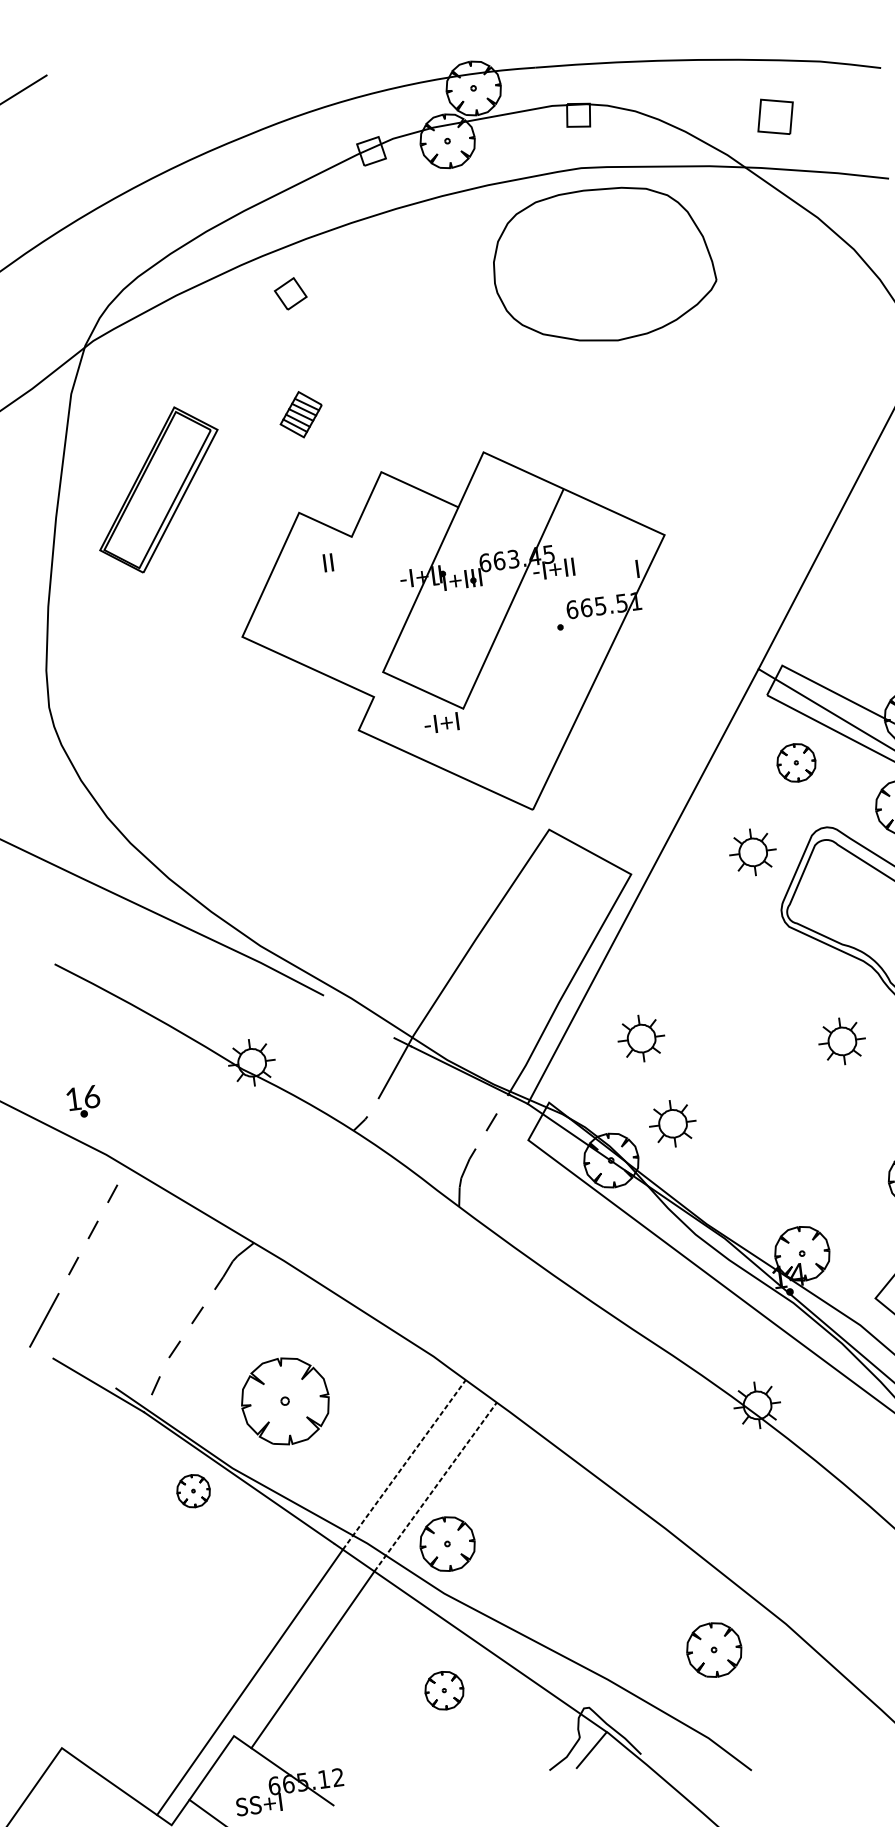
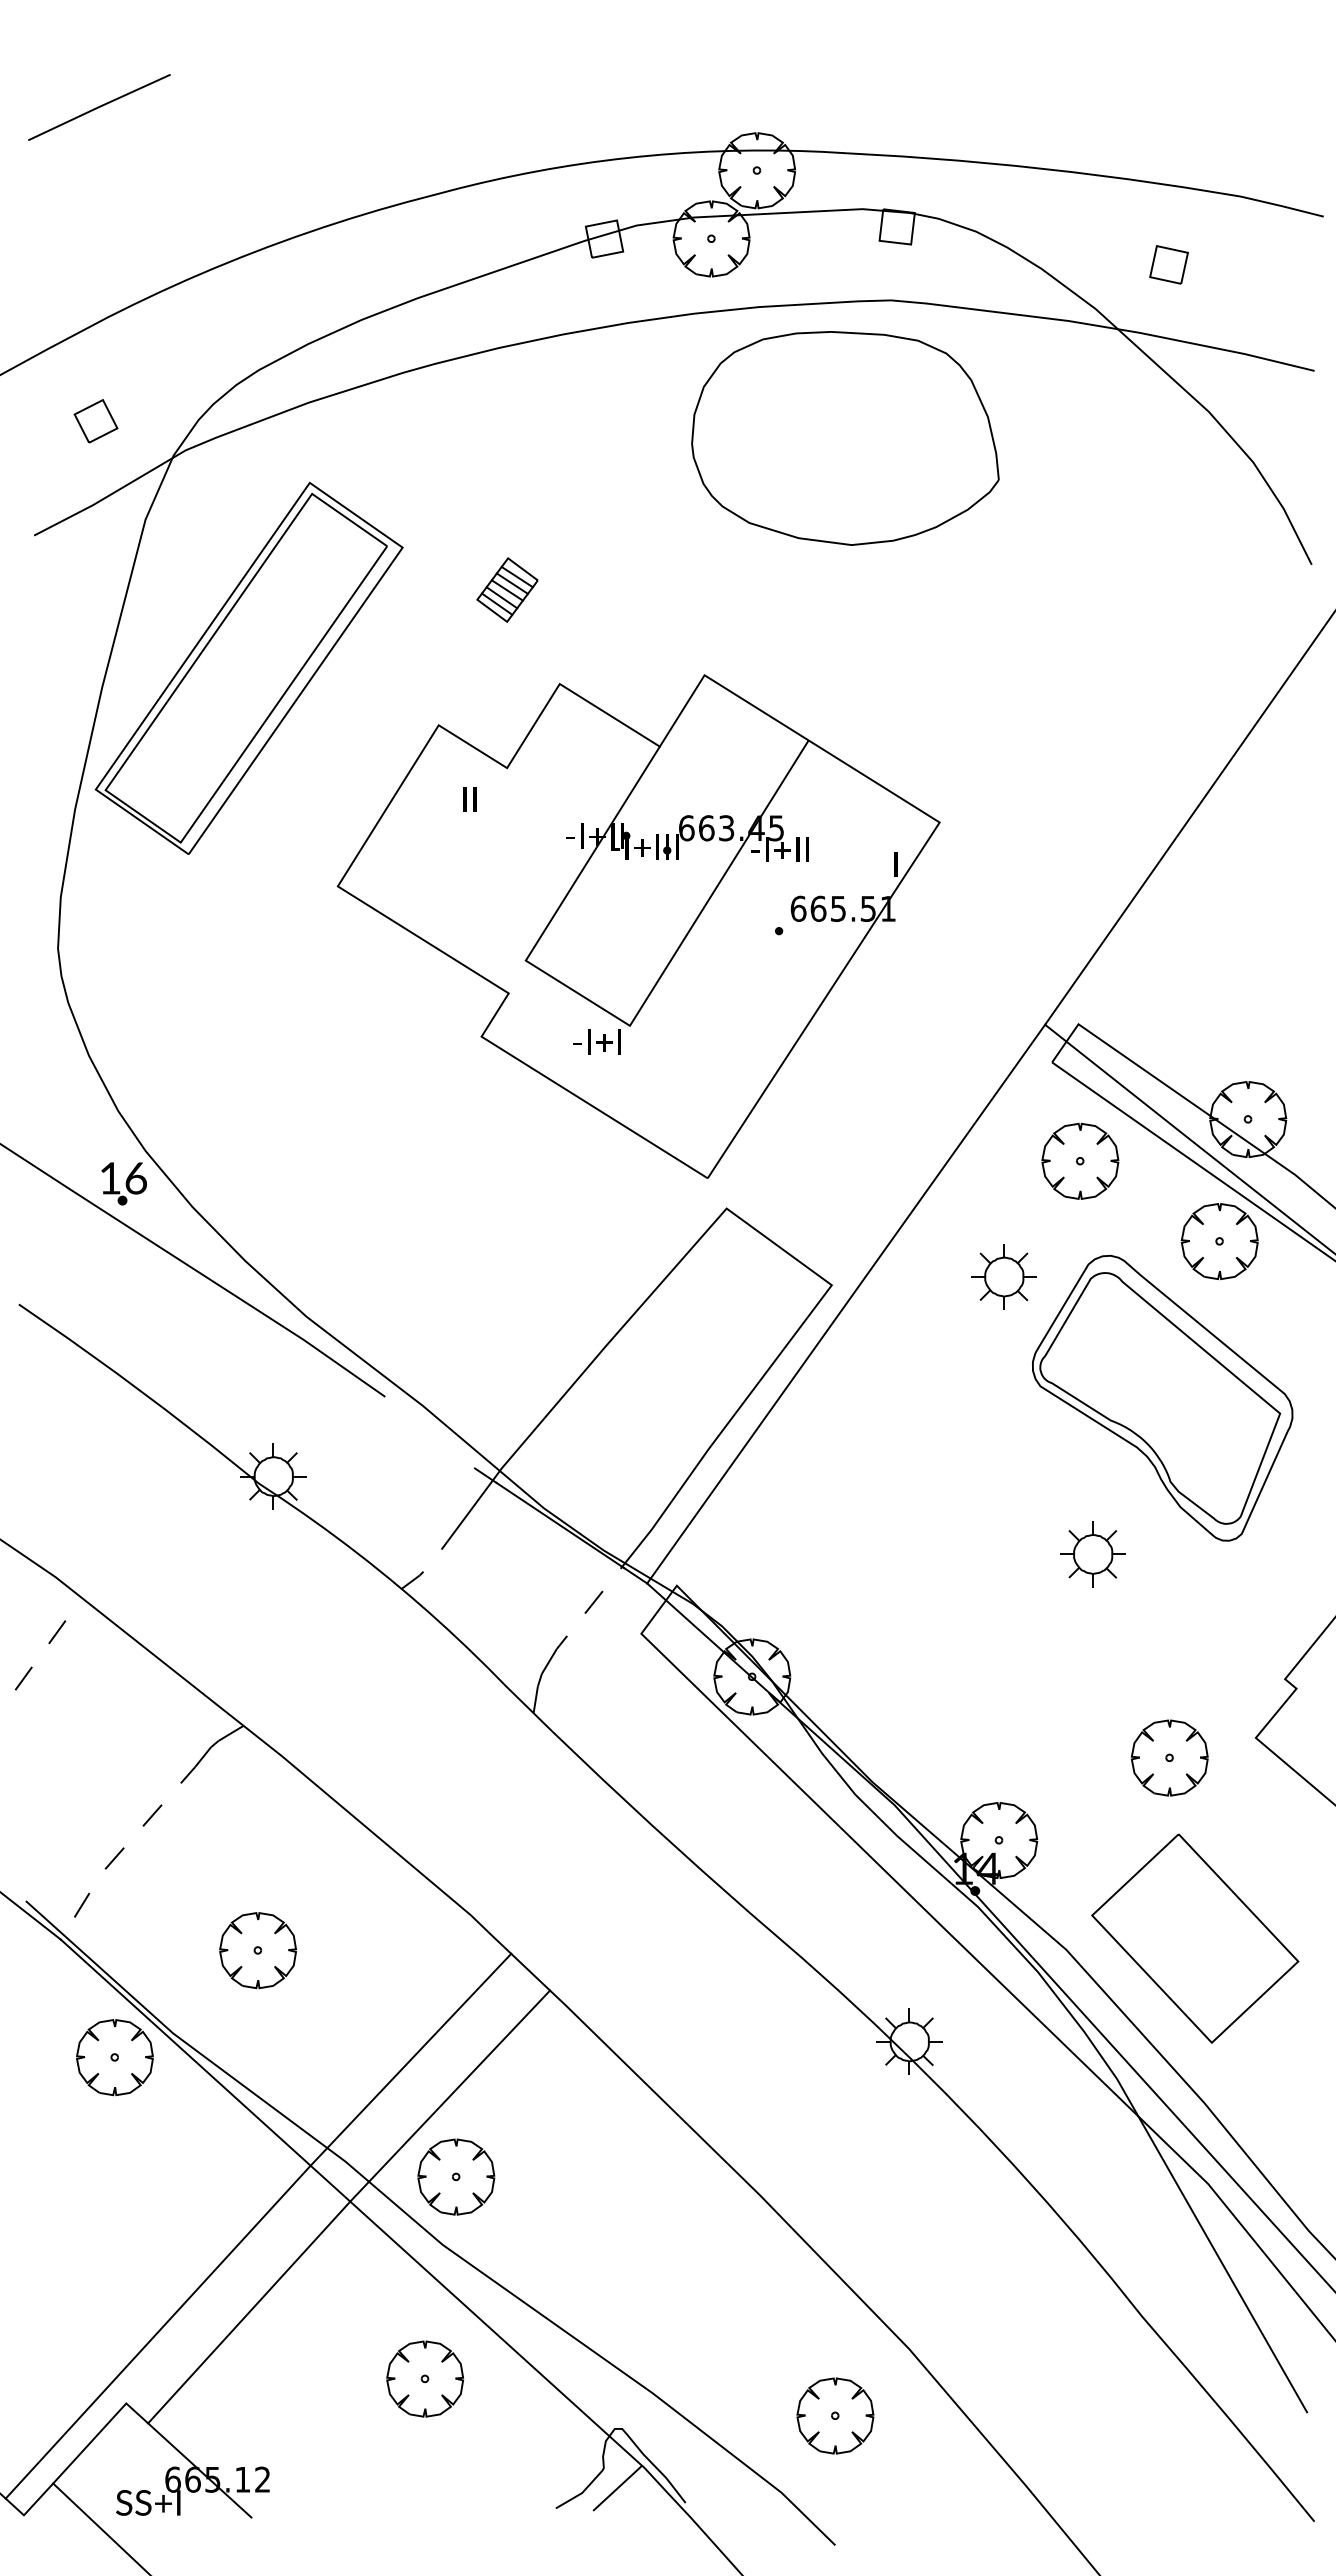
part: (775, 116) -> (1168, 264), size x0.71
part: (603, 265) -> (845, 438), moved
part: (290, 294) -> (95, 421), moved
part: (301, 414) -> (507, 589), moved
part: (158, 489) -> (248, 667), size x1.67
part: (796, 762) -> (1080, 1160), size x1.43
part: (640, 1038) -> (815, 1513), removed
part: (83, 1101) -> (123, 1183), moved
part: (672, 1123) -> (843, 1637), removed
part: (284, 1401) -> (257, 1950), size x0.62
line: (403, 1464) -> (410, 2059), dashed -> solid
line: (435, 1486) -> (450, 2095), dashed -> solid
part: (193, 1491) -> (114, 2057), size x1.67
part: (714, 1649) -> (835, 2415), moved
part: (444, 1690) -> (425, 2378), size x1.43

